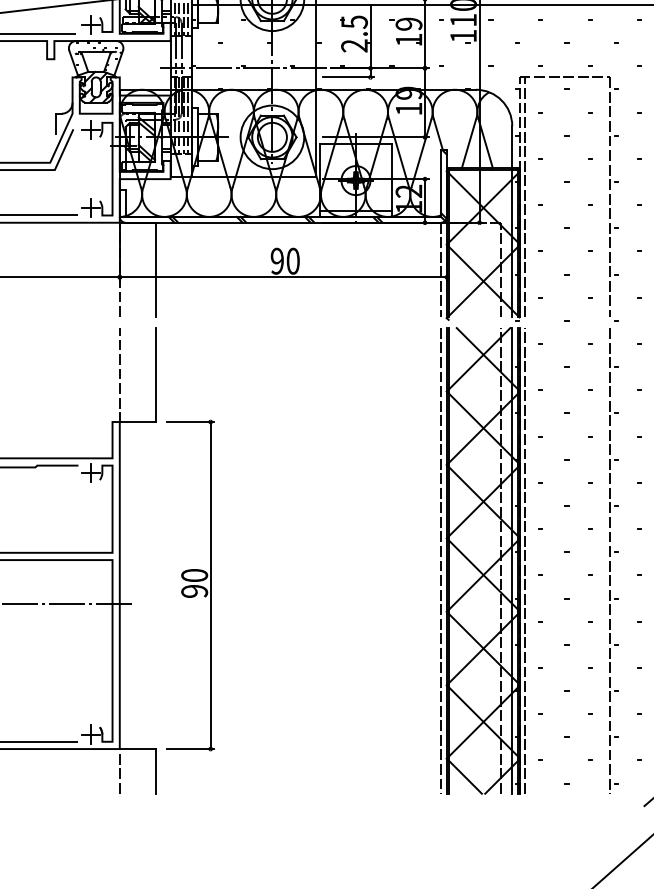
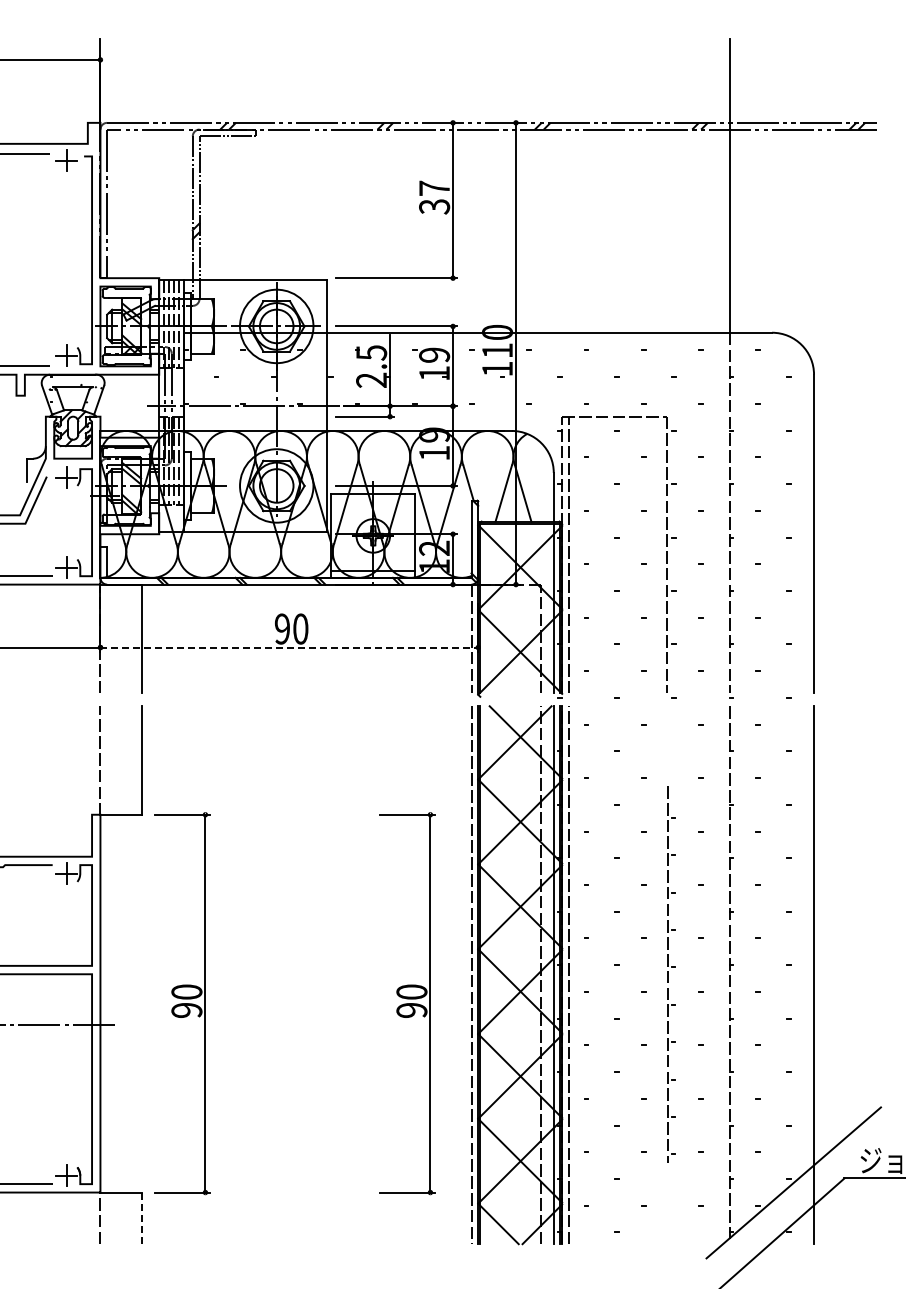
line: (283, 277) -> (289, 647), solid -> dashed
part: (614, 558) -> (671, 972), size x0.7
part: (385, 585) -> (407, 1003), added
line: (156, 771) -> (142, 1218), solid -> dashed

